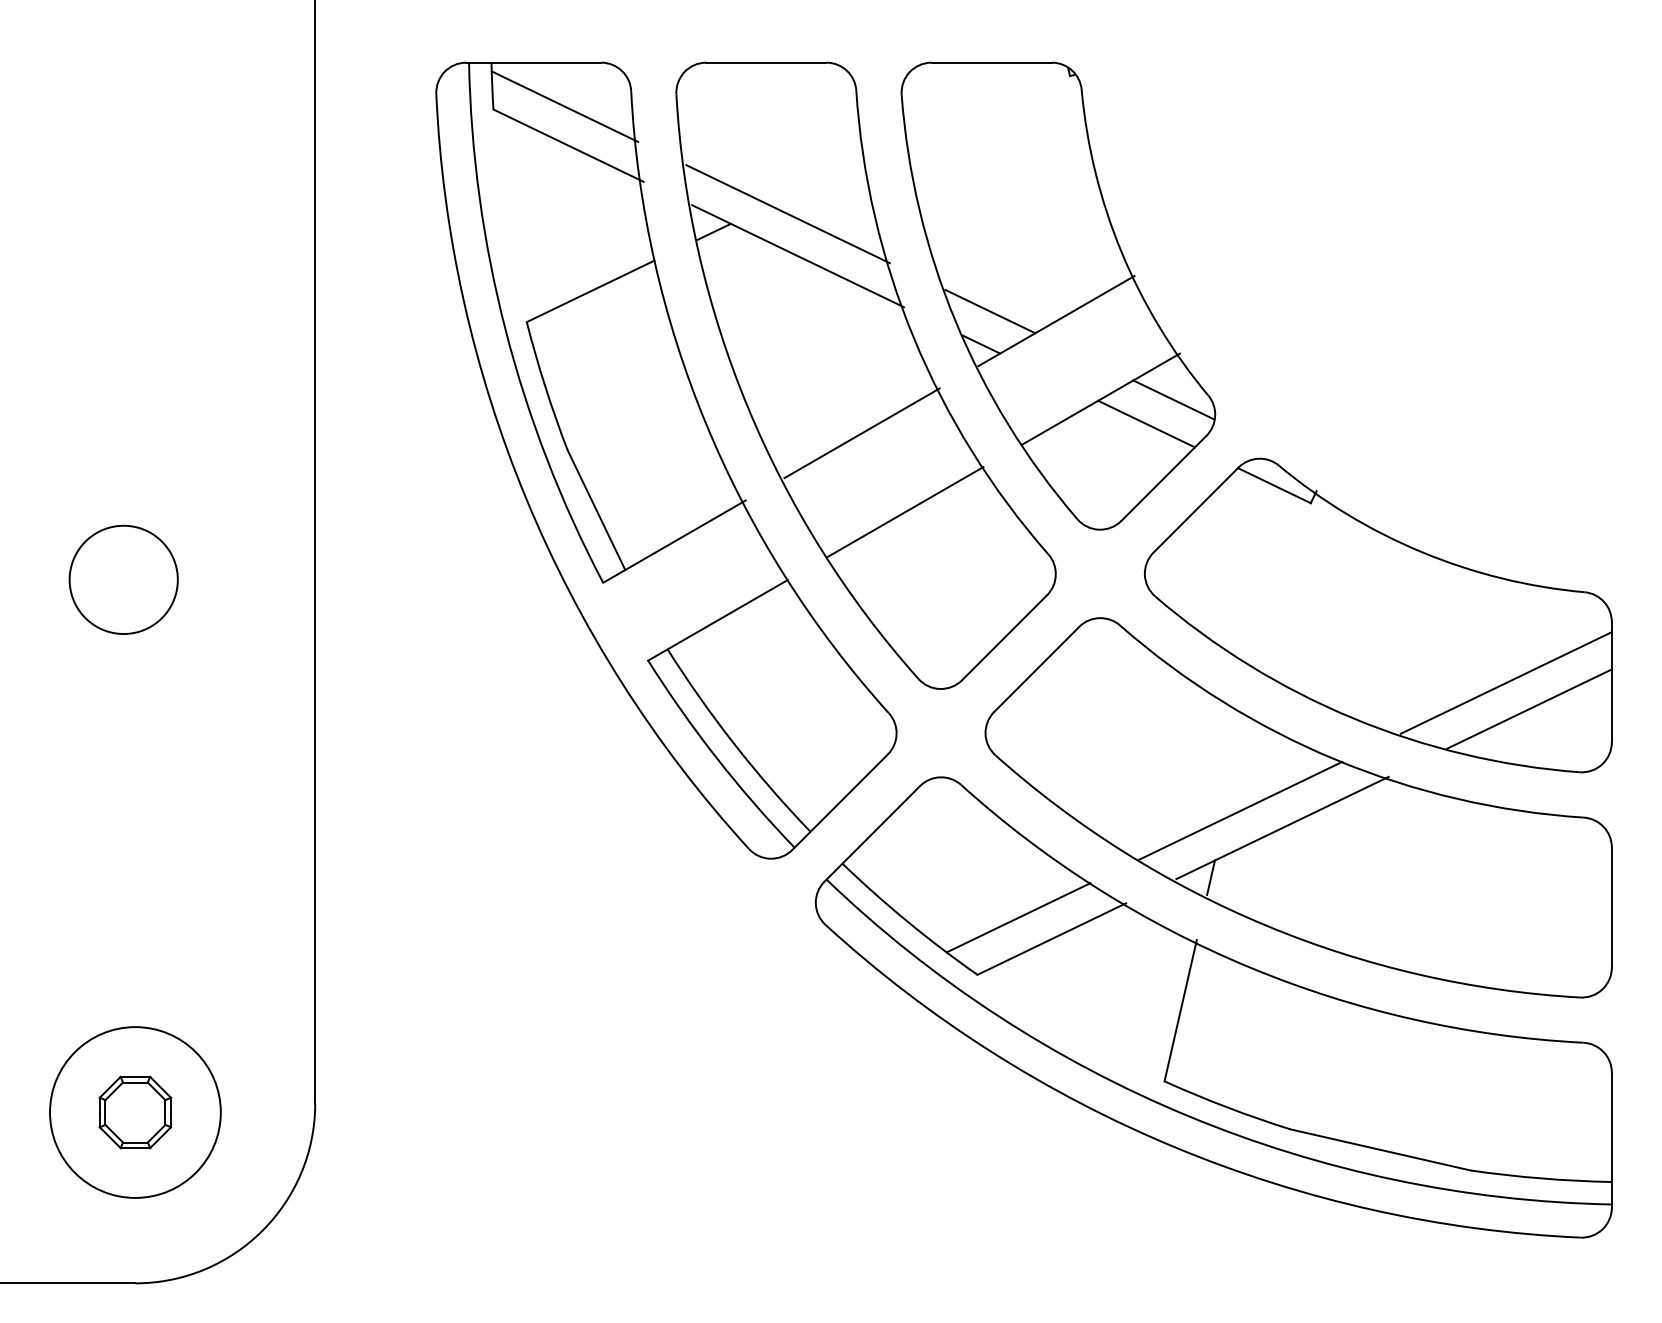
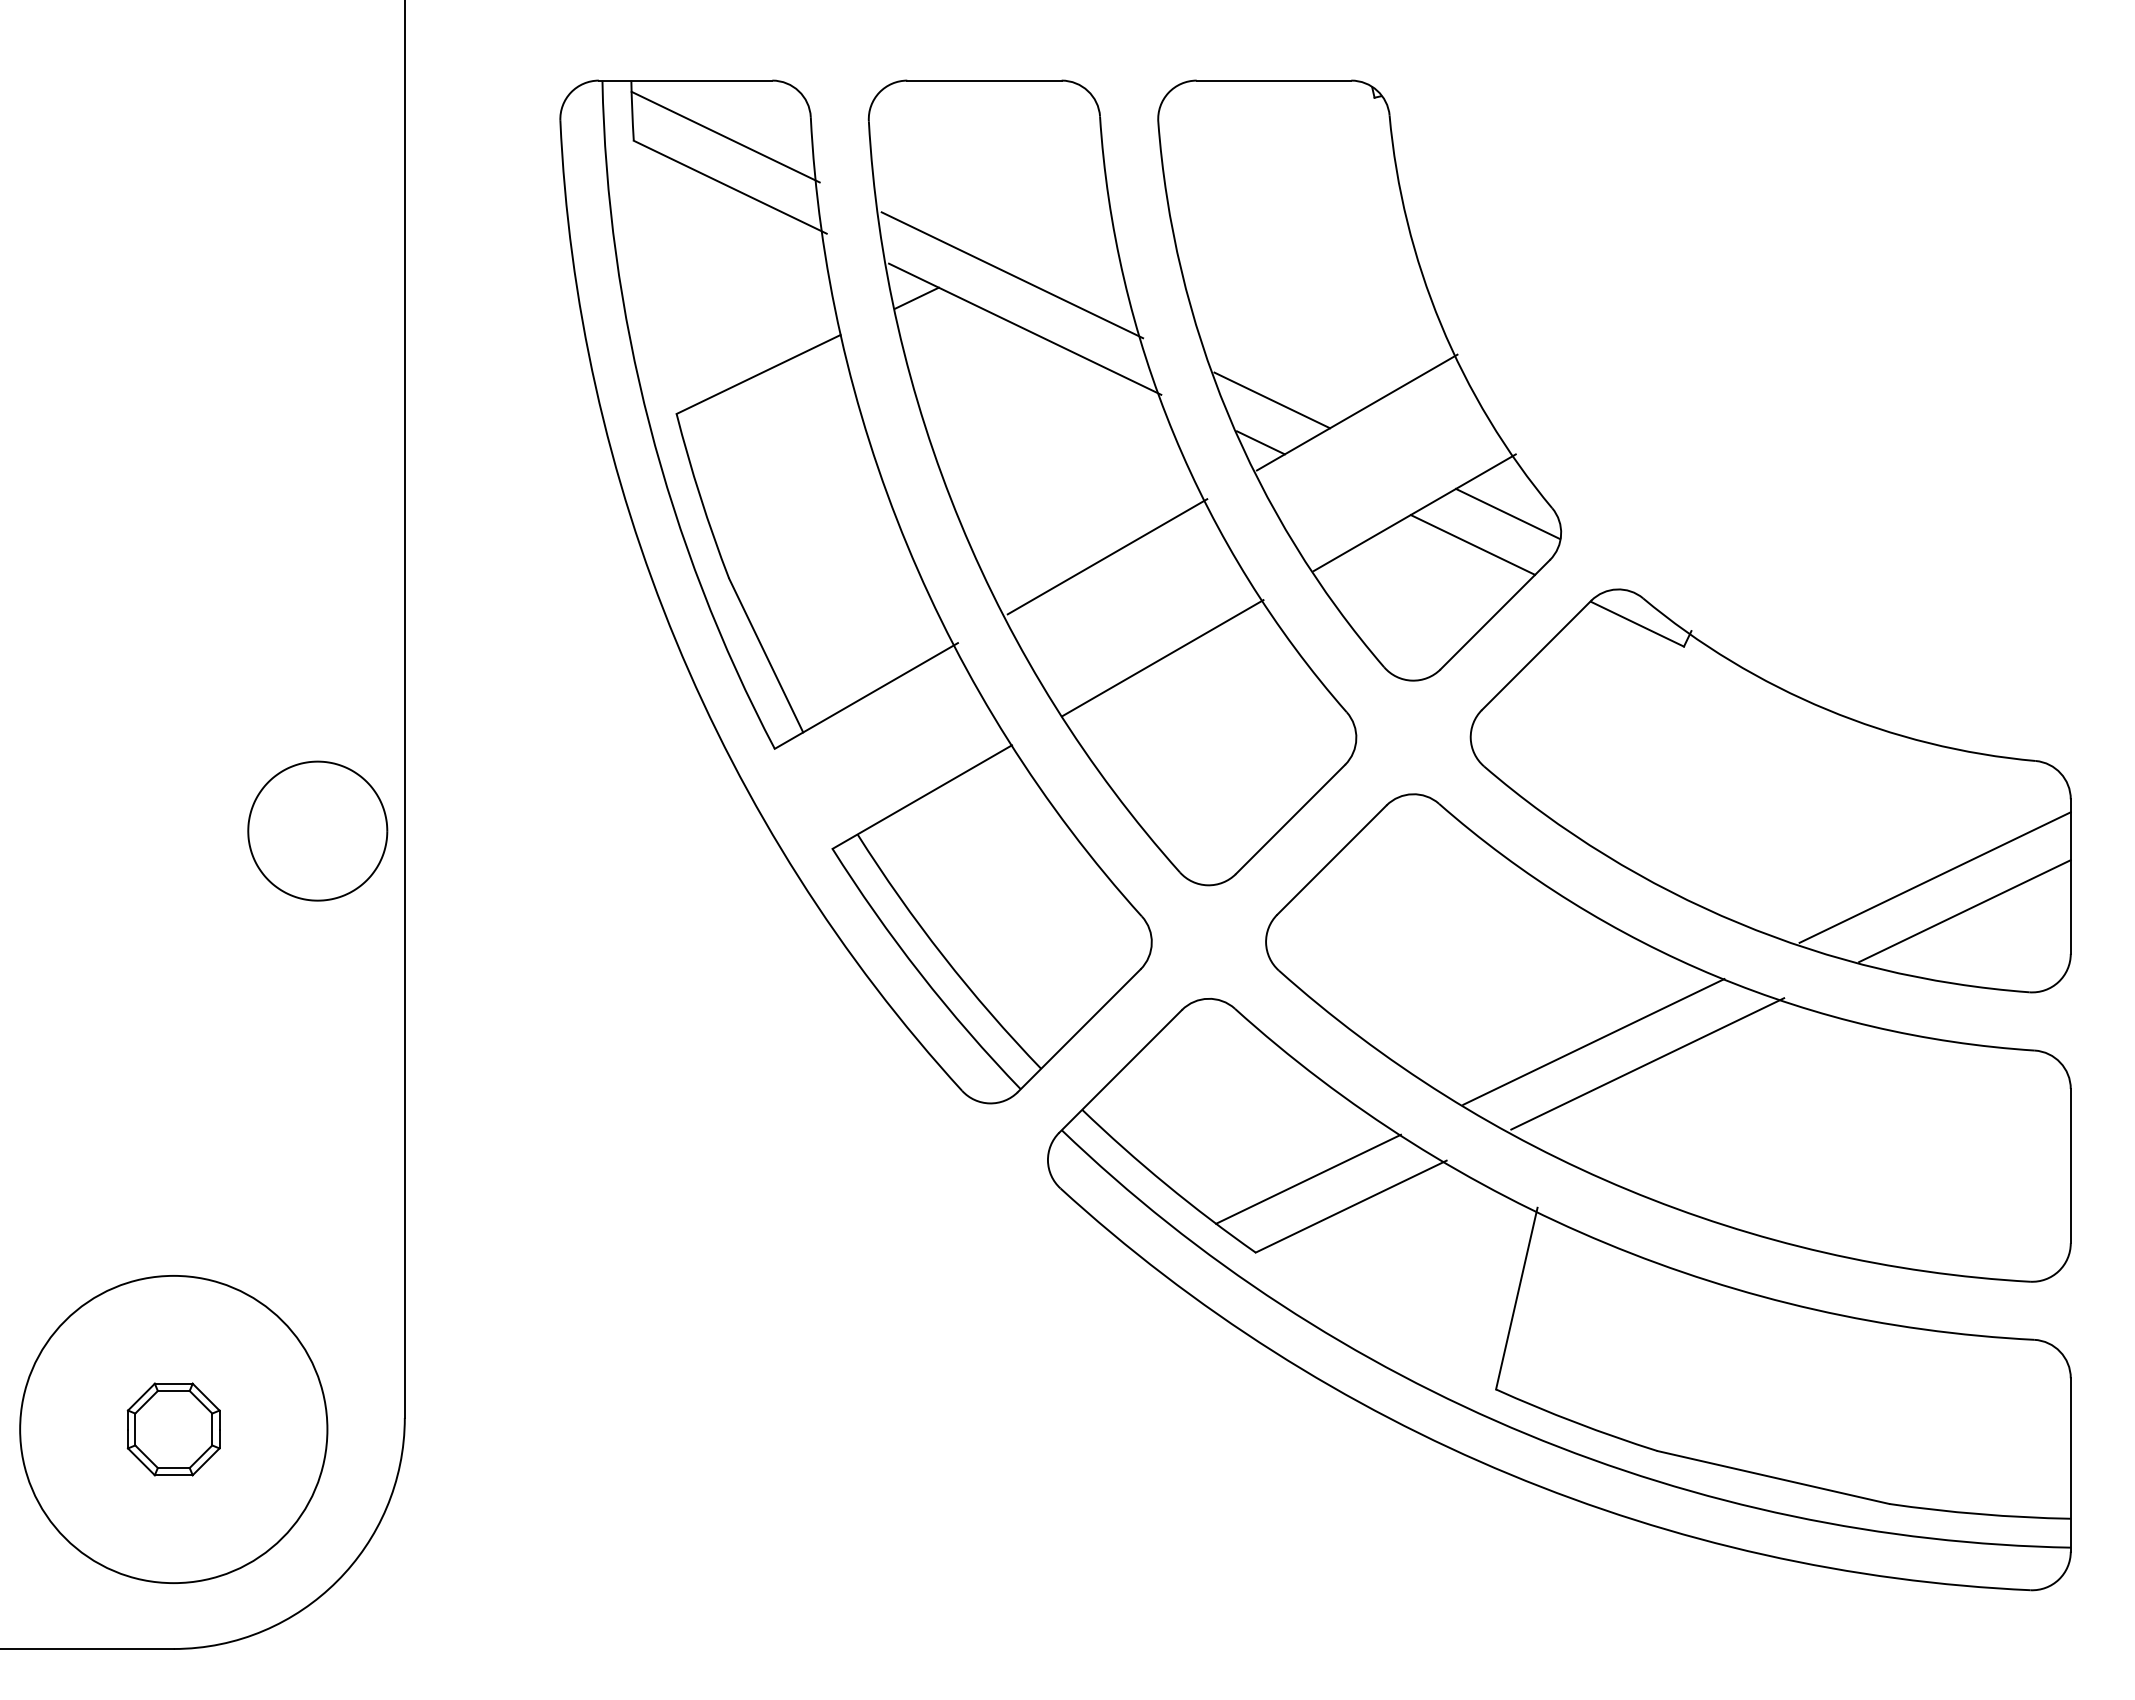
part: (123, 579) -> (317, 830), moved
line: (1210, 877) -> (1555, 1127), removed
circle: (135, 1112) -> (173, 1429), size x1.4

